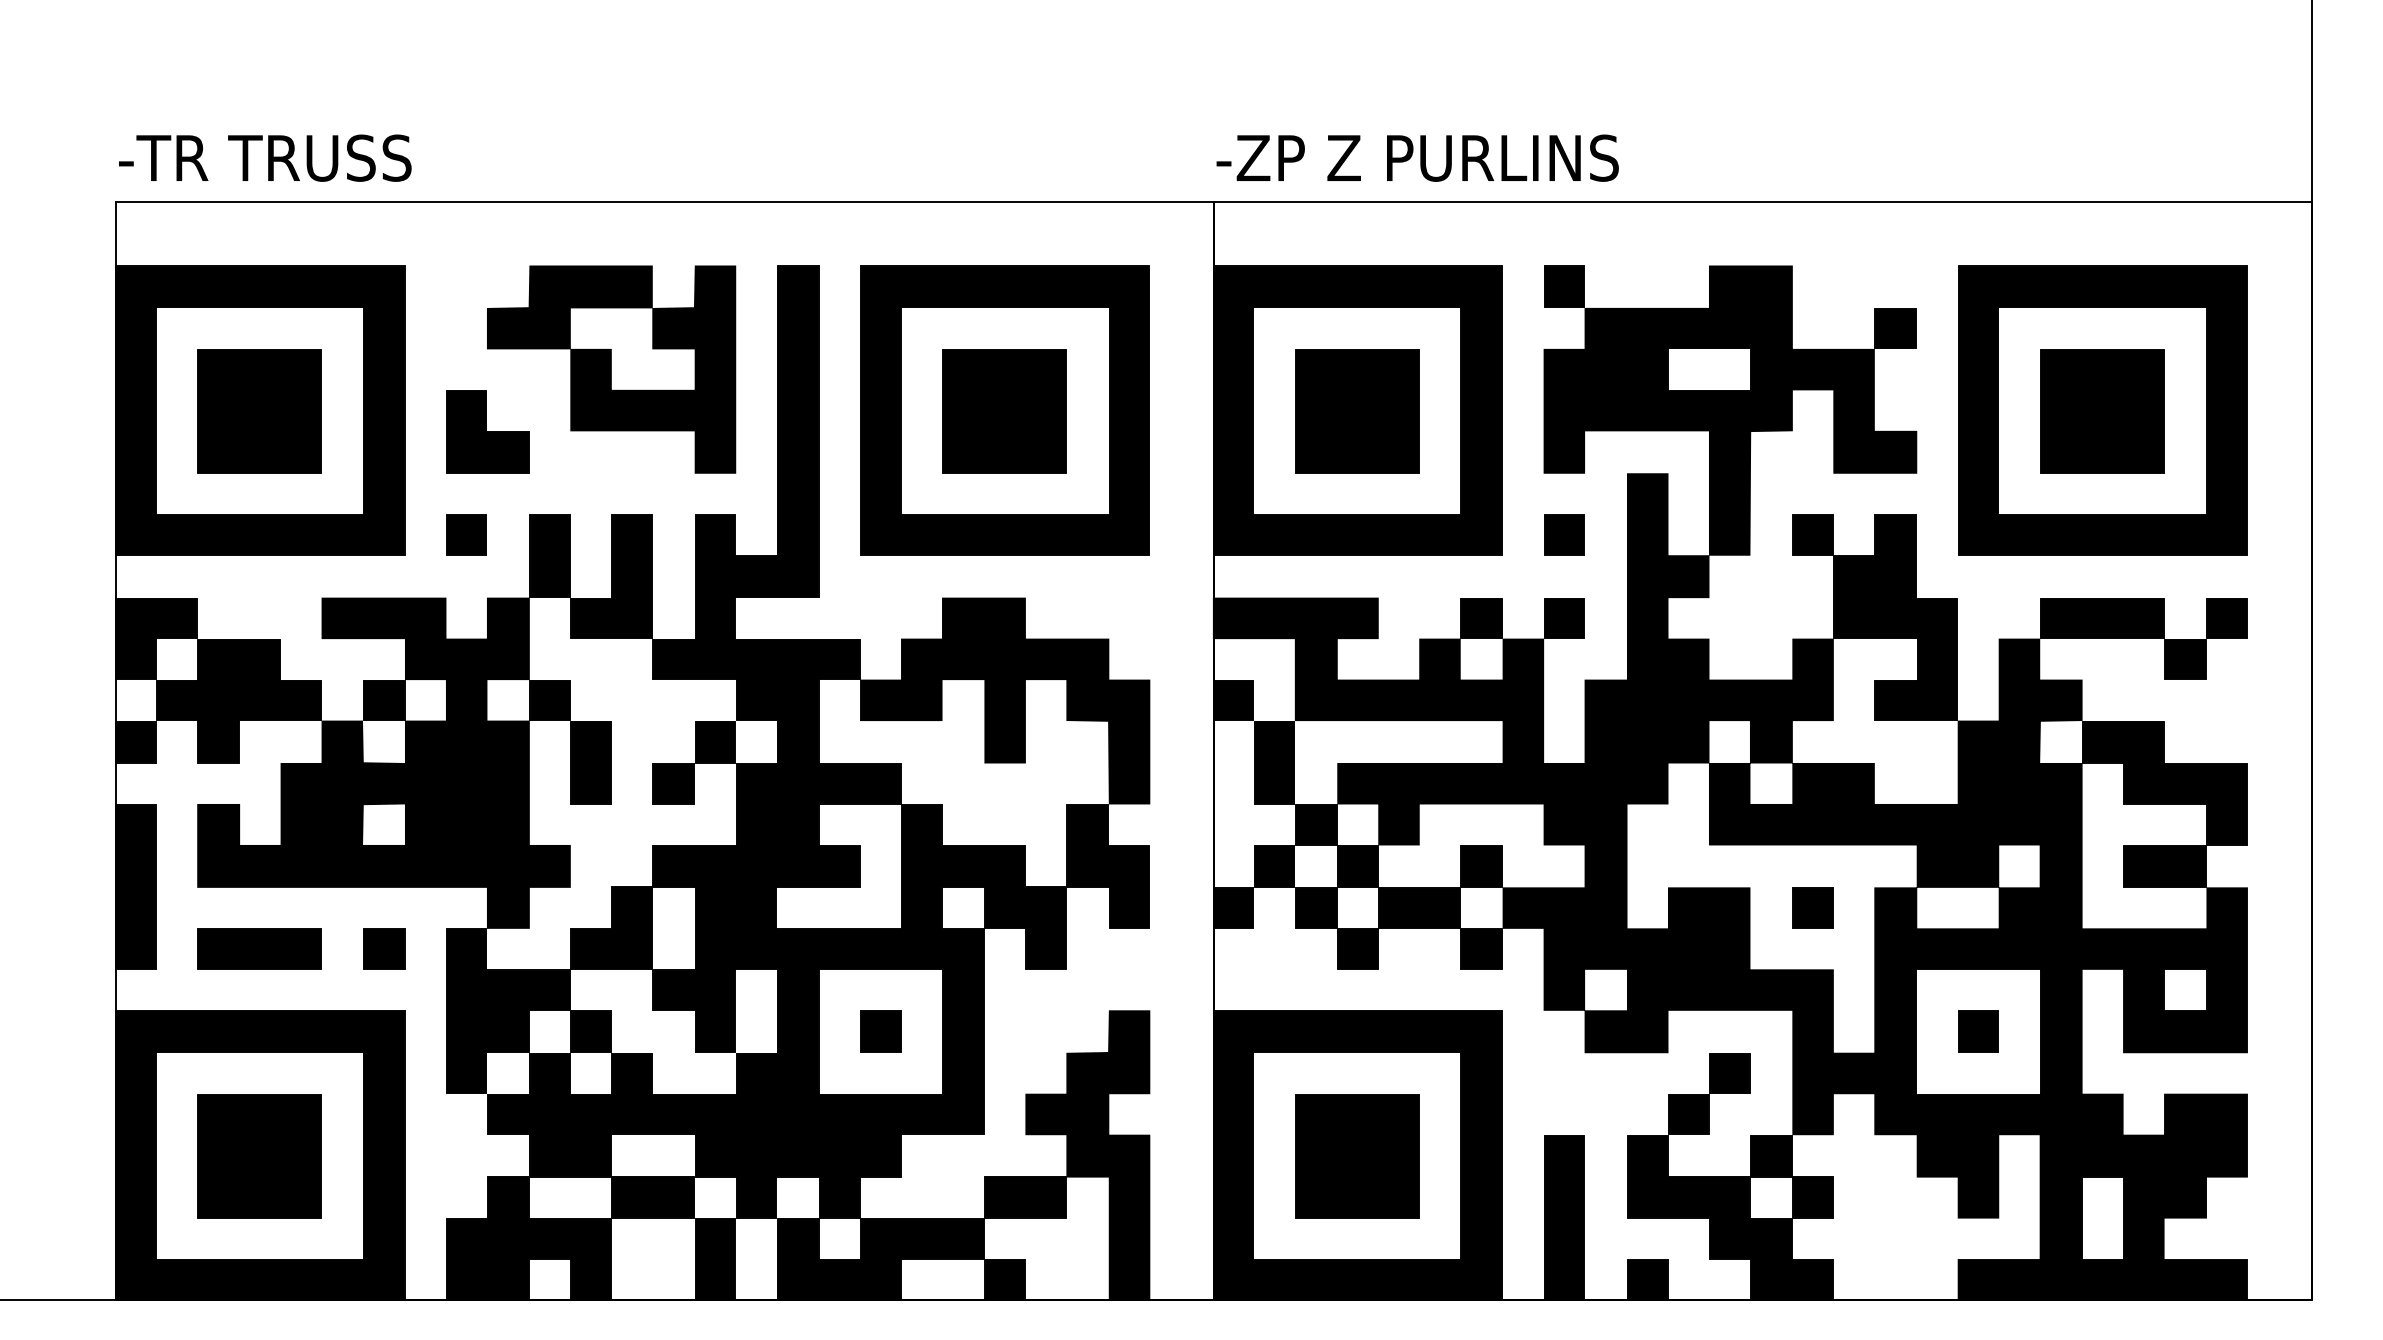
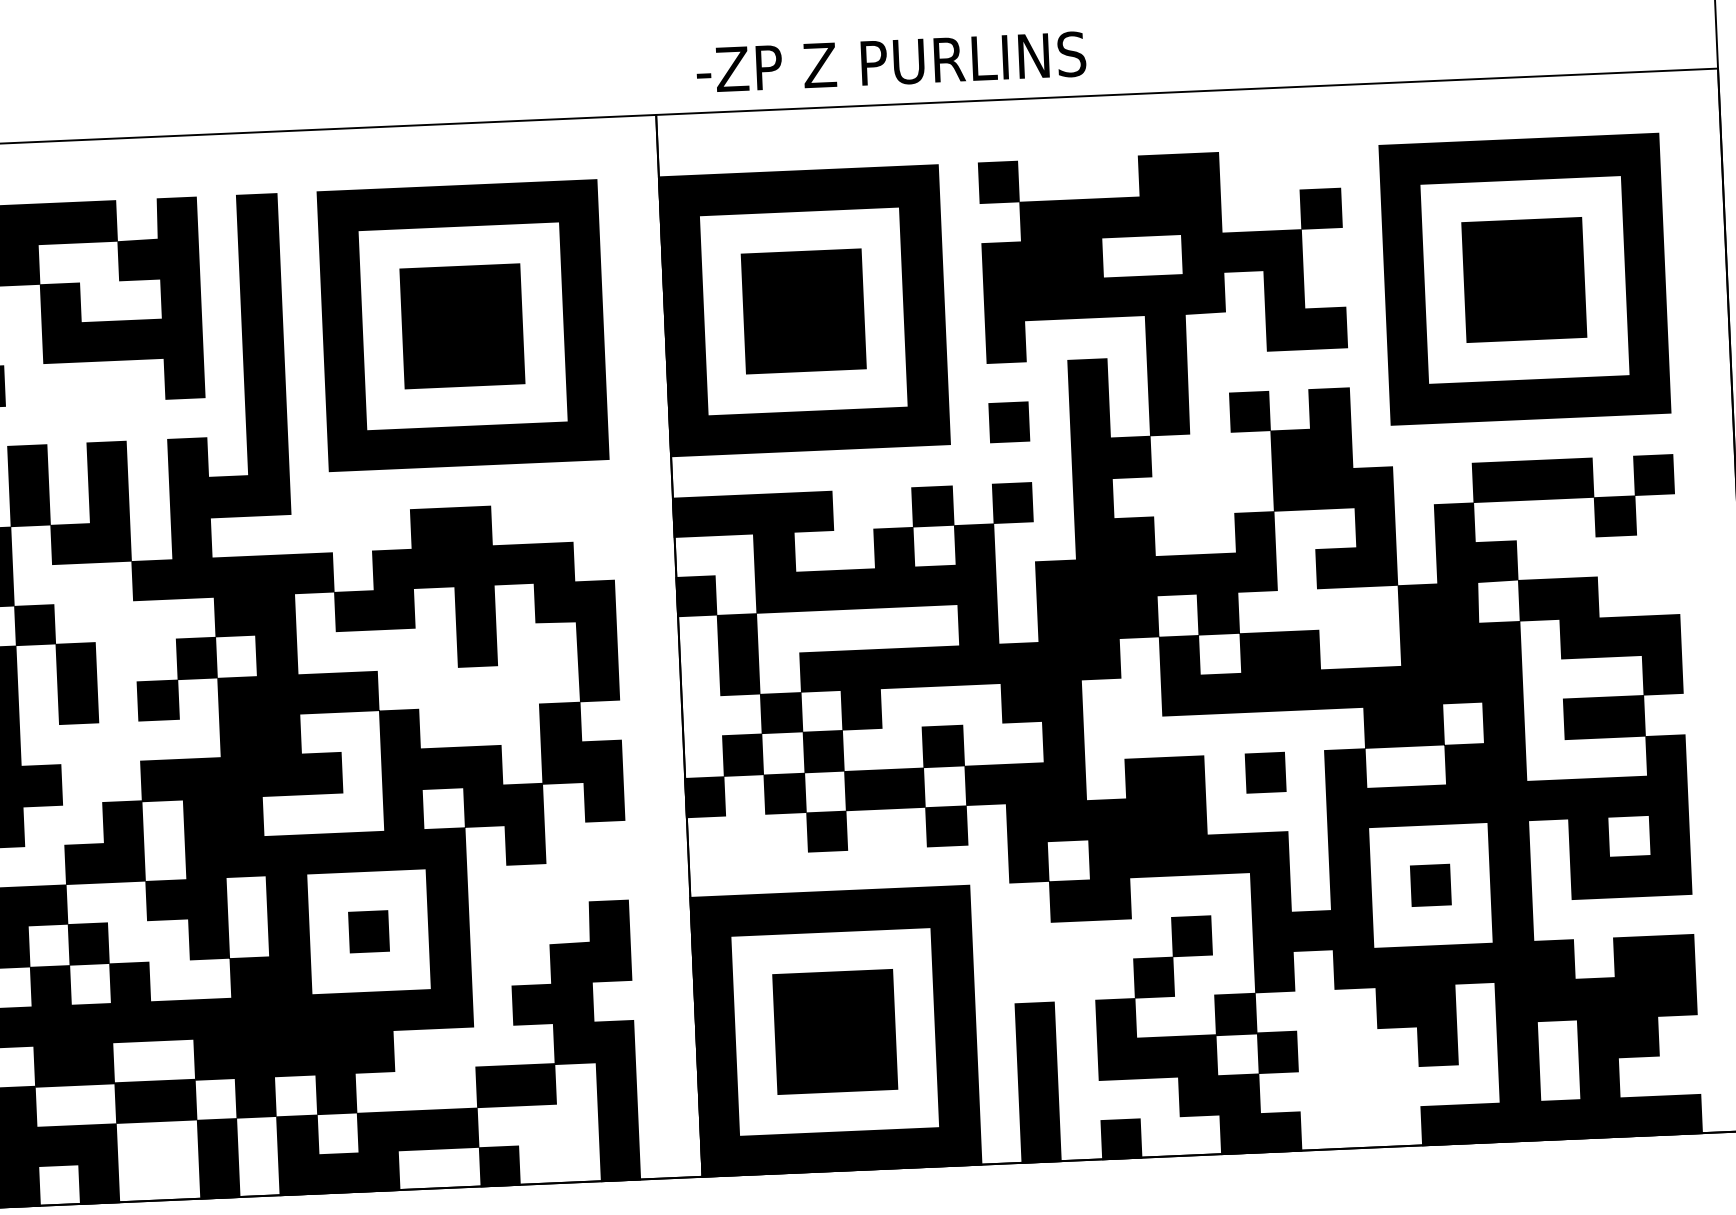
text: (1417, 157) -> (890, 61), moved

